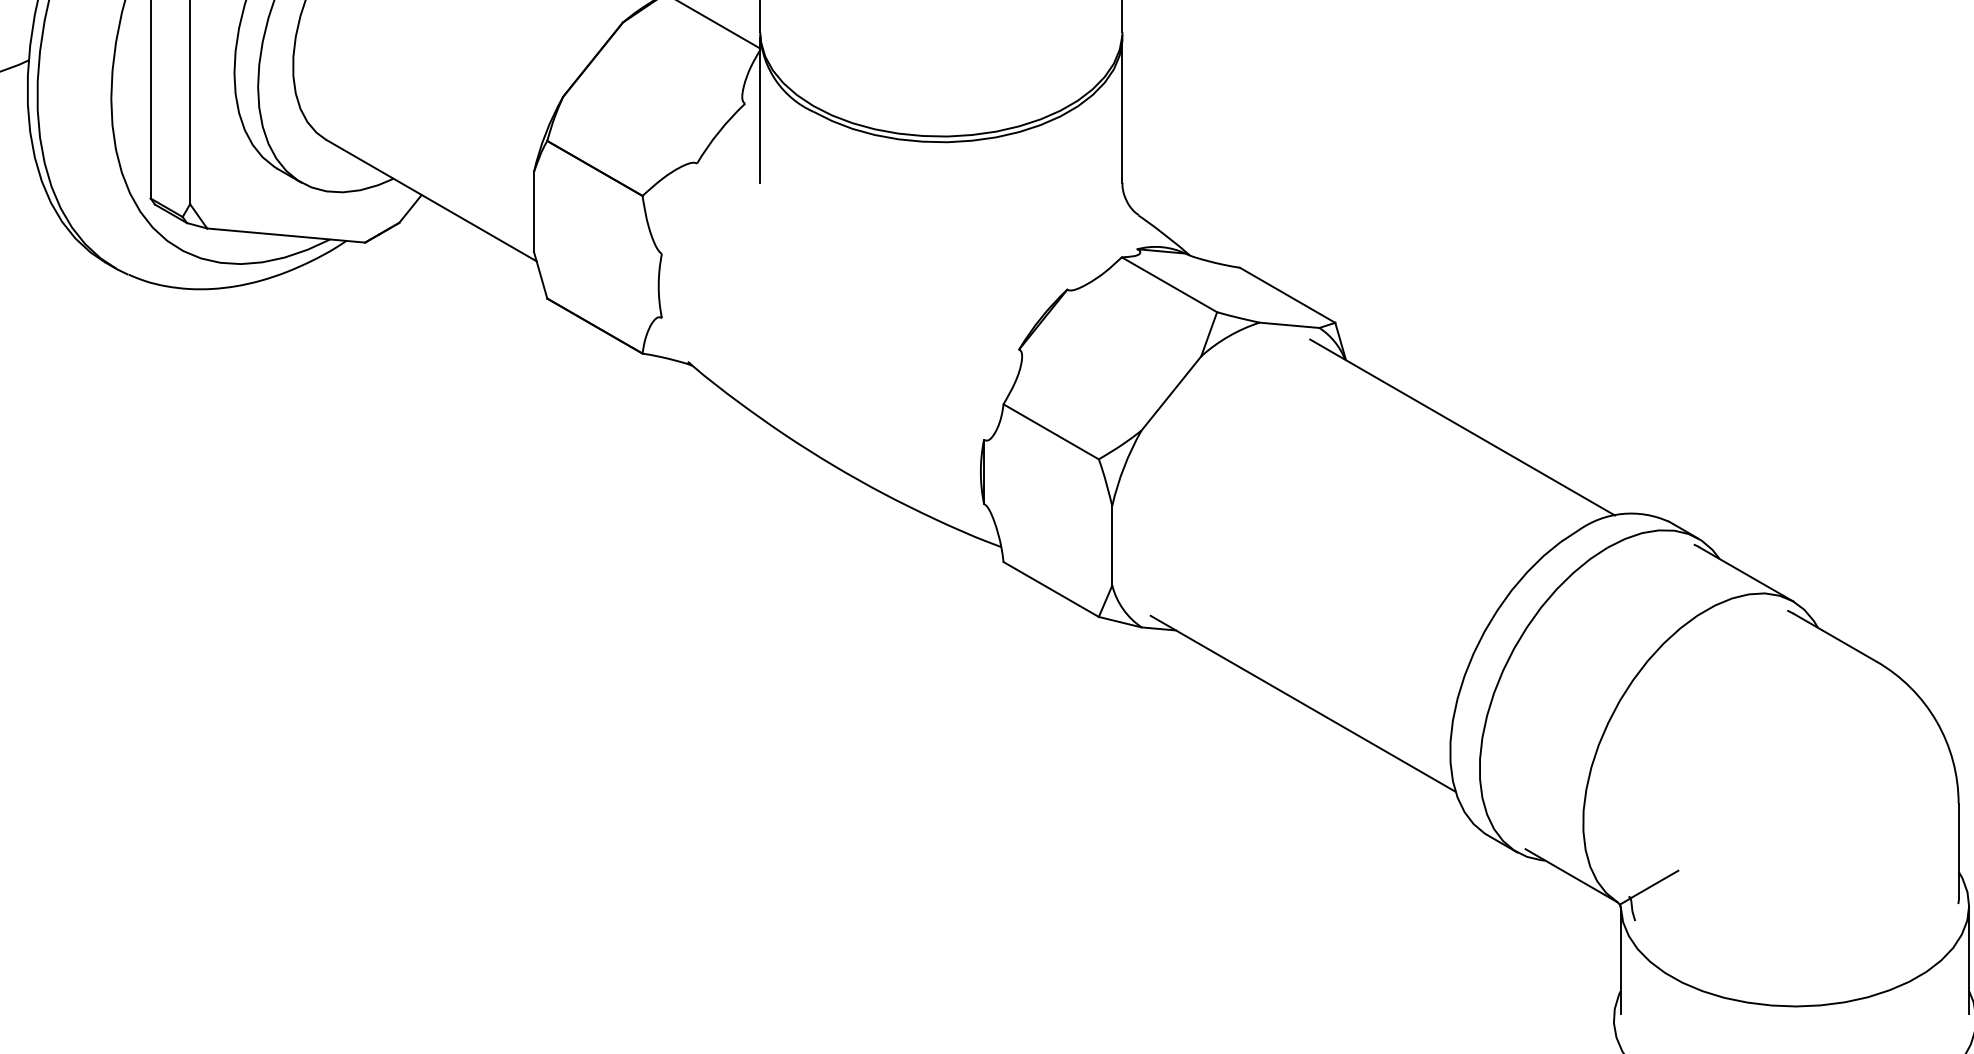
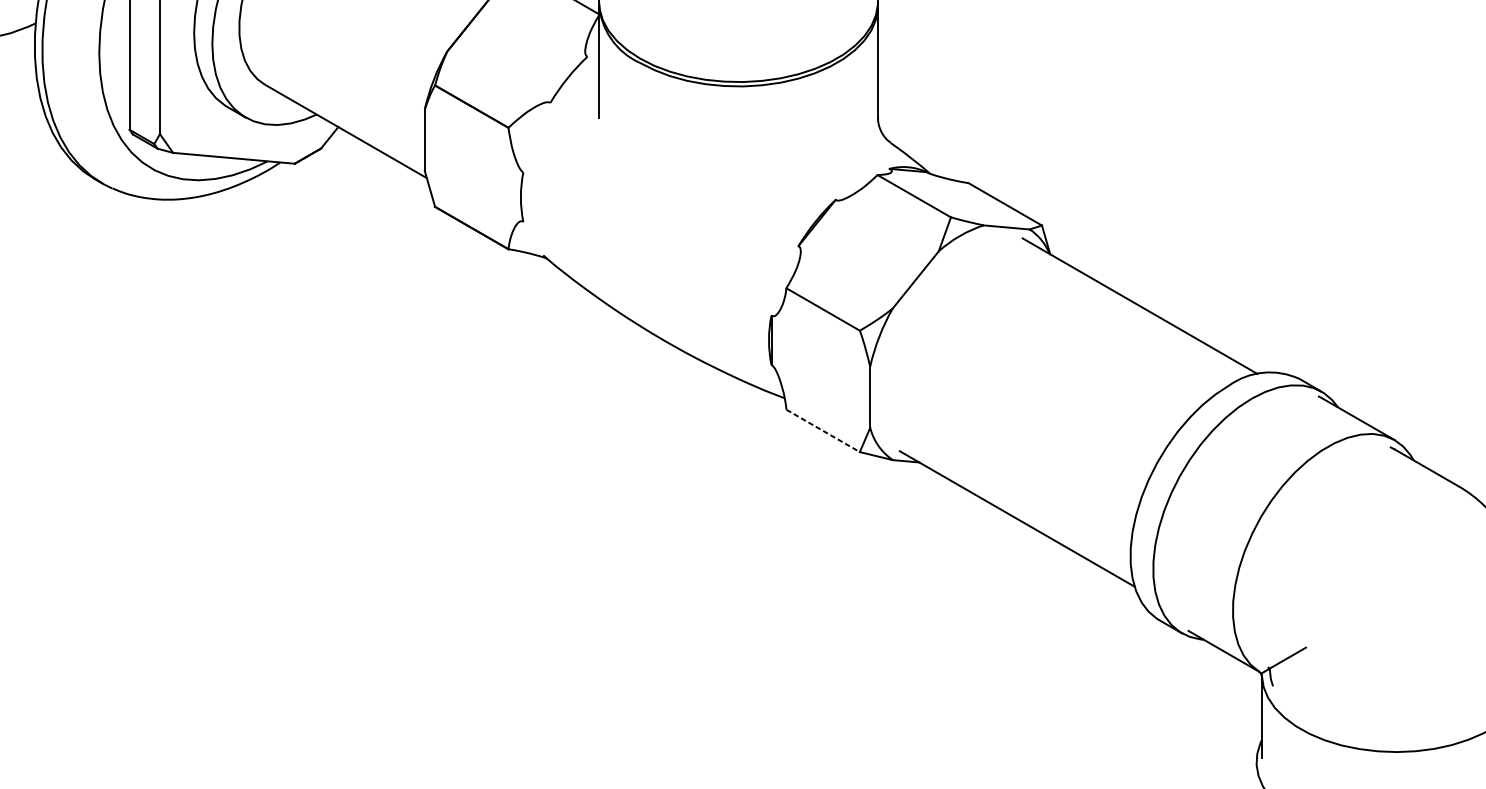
line: (1051, 589) -> (823, 430), solid -> dashed

